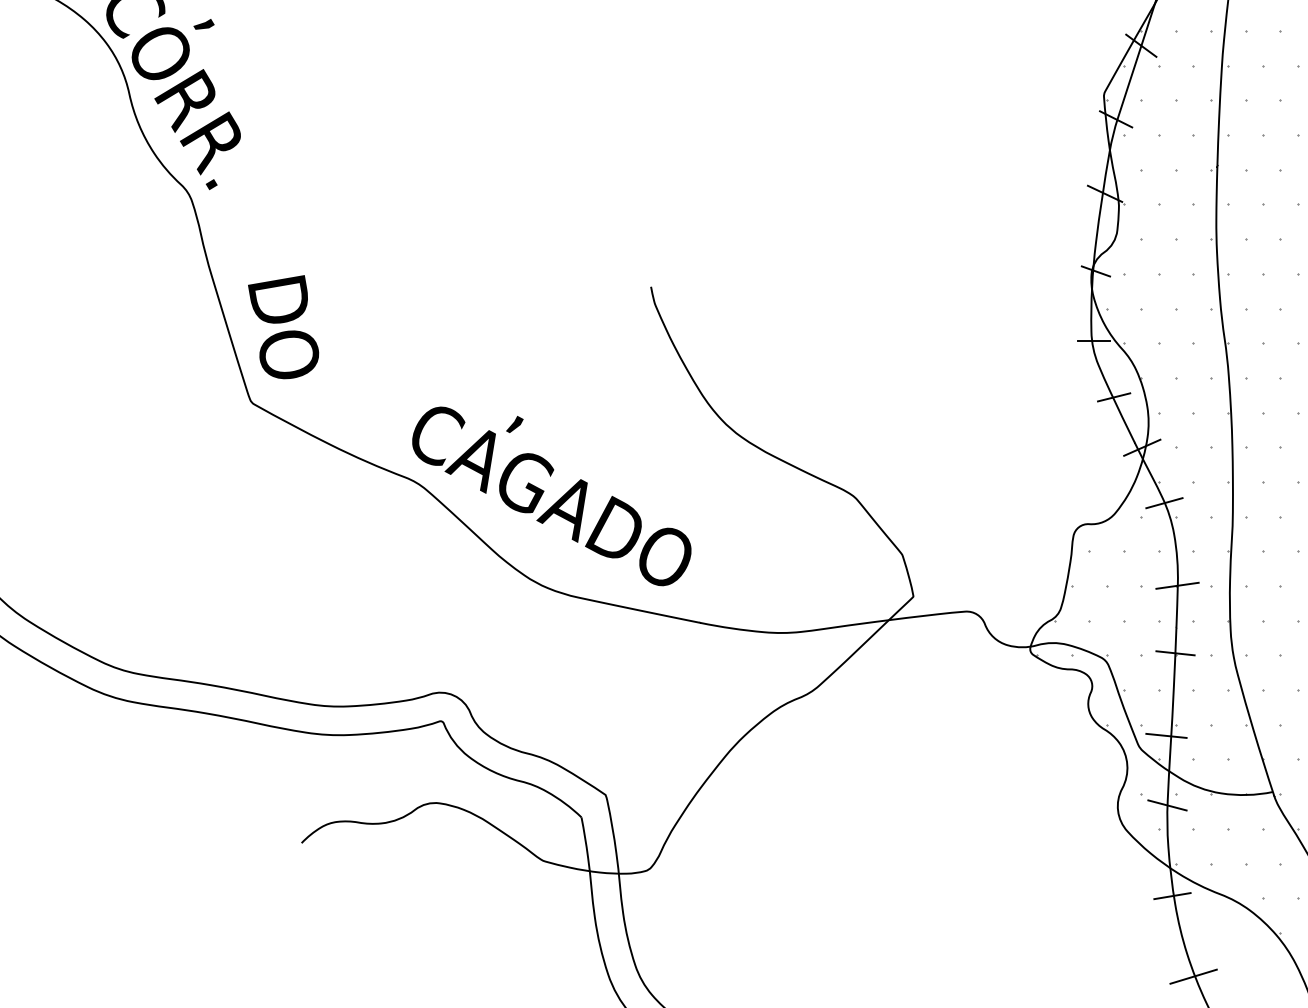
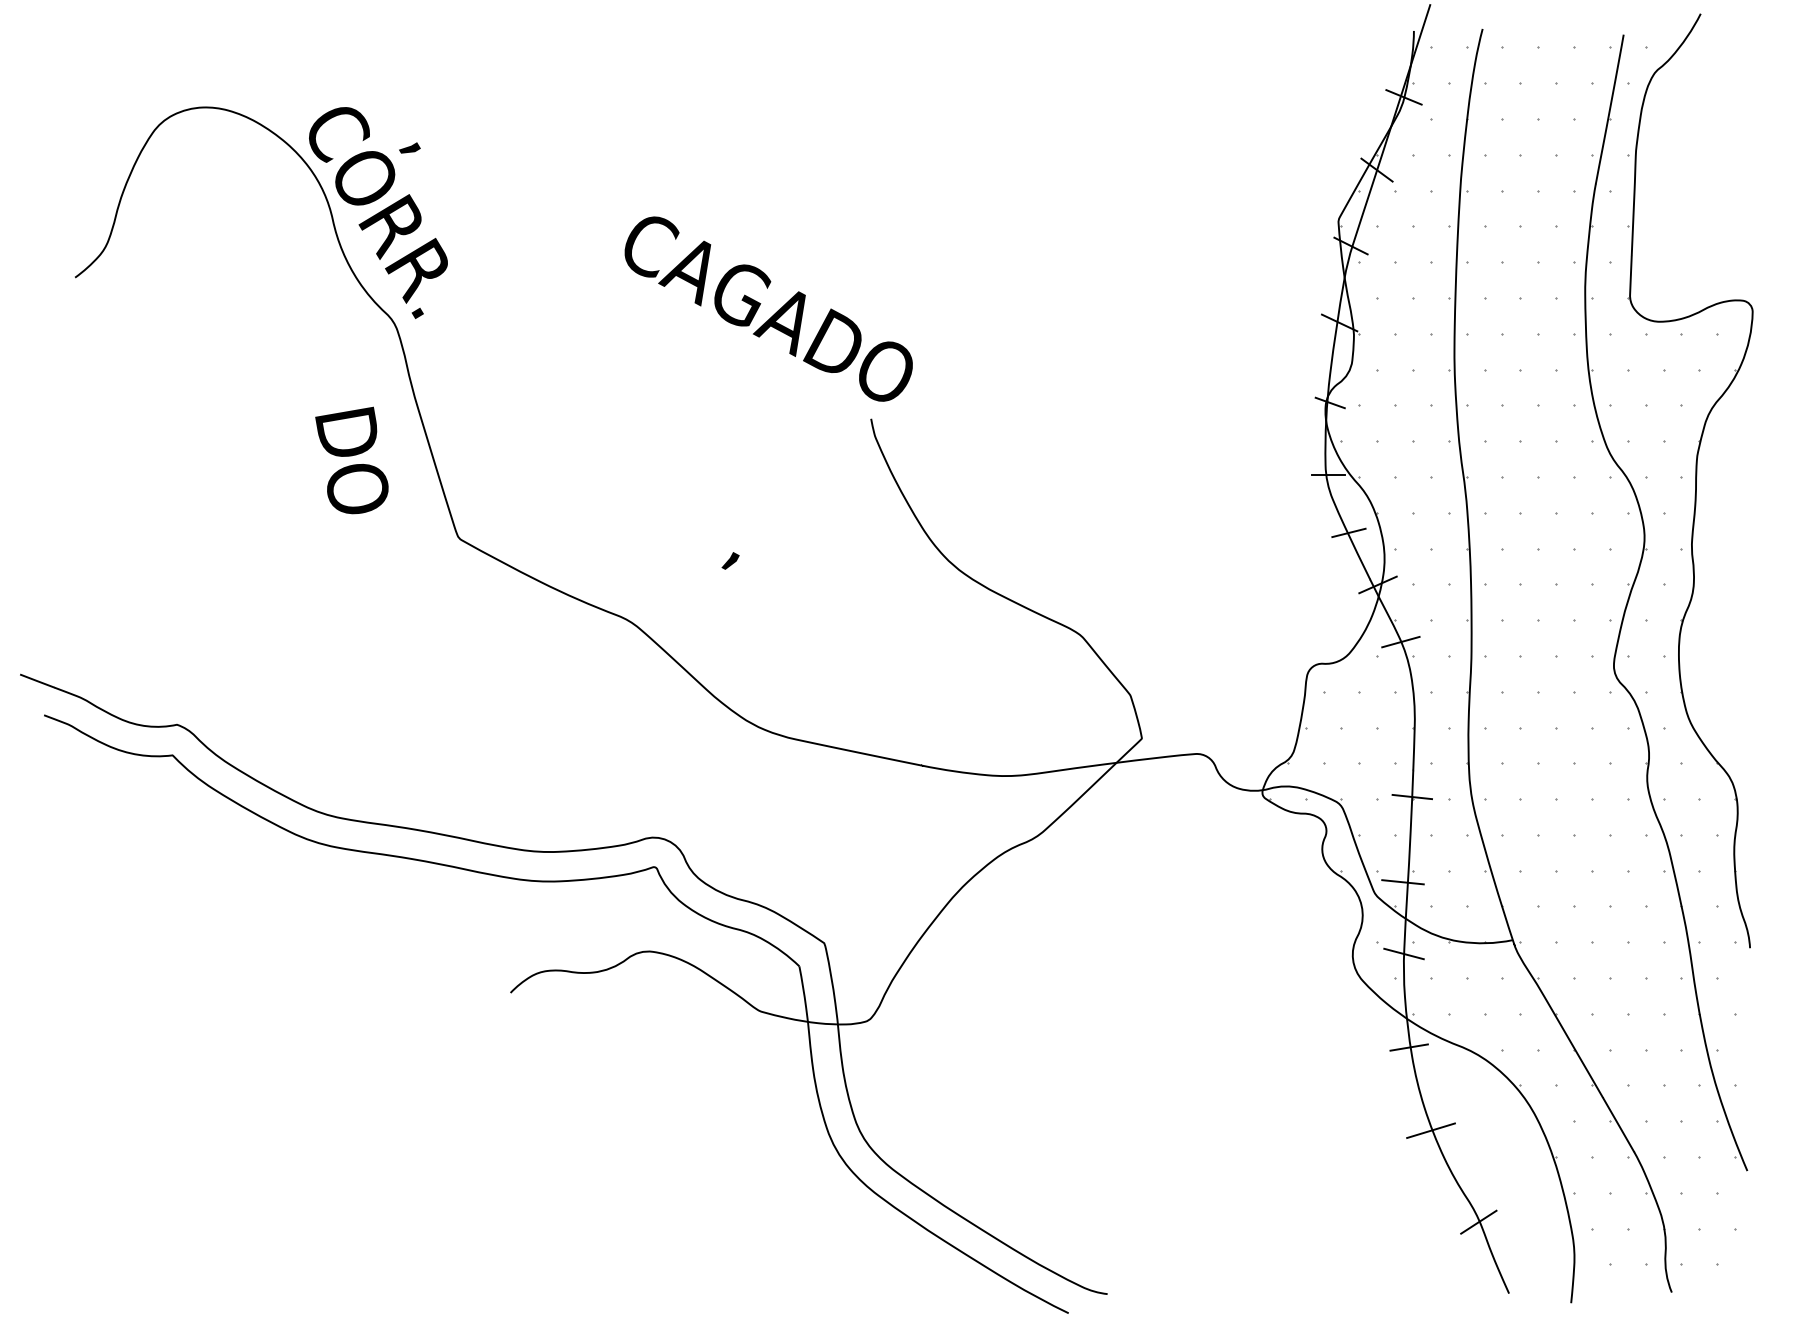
text: (283, 327) -> (351, 460), moved
text: (551, 495) -> (768, 308), moved
line: (1177, 585) -> (1414, 727), removed

